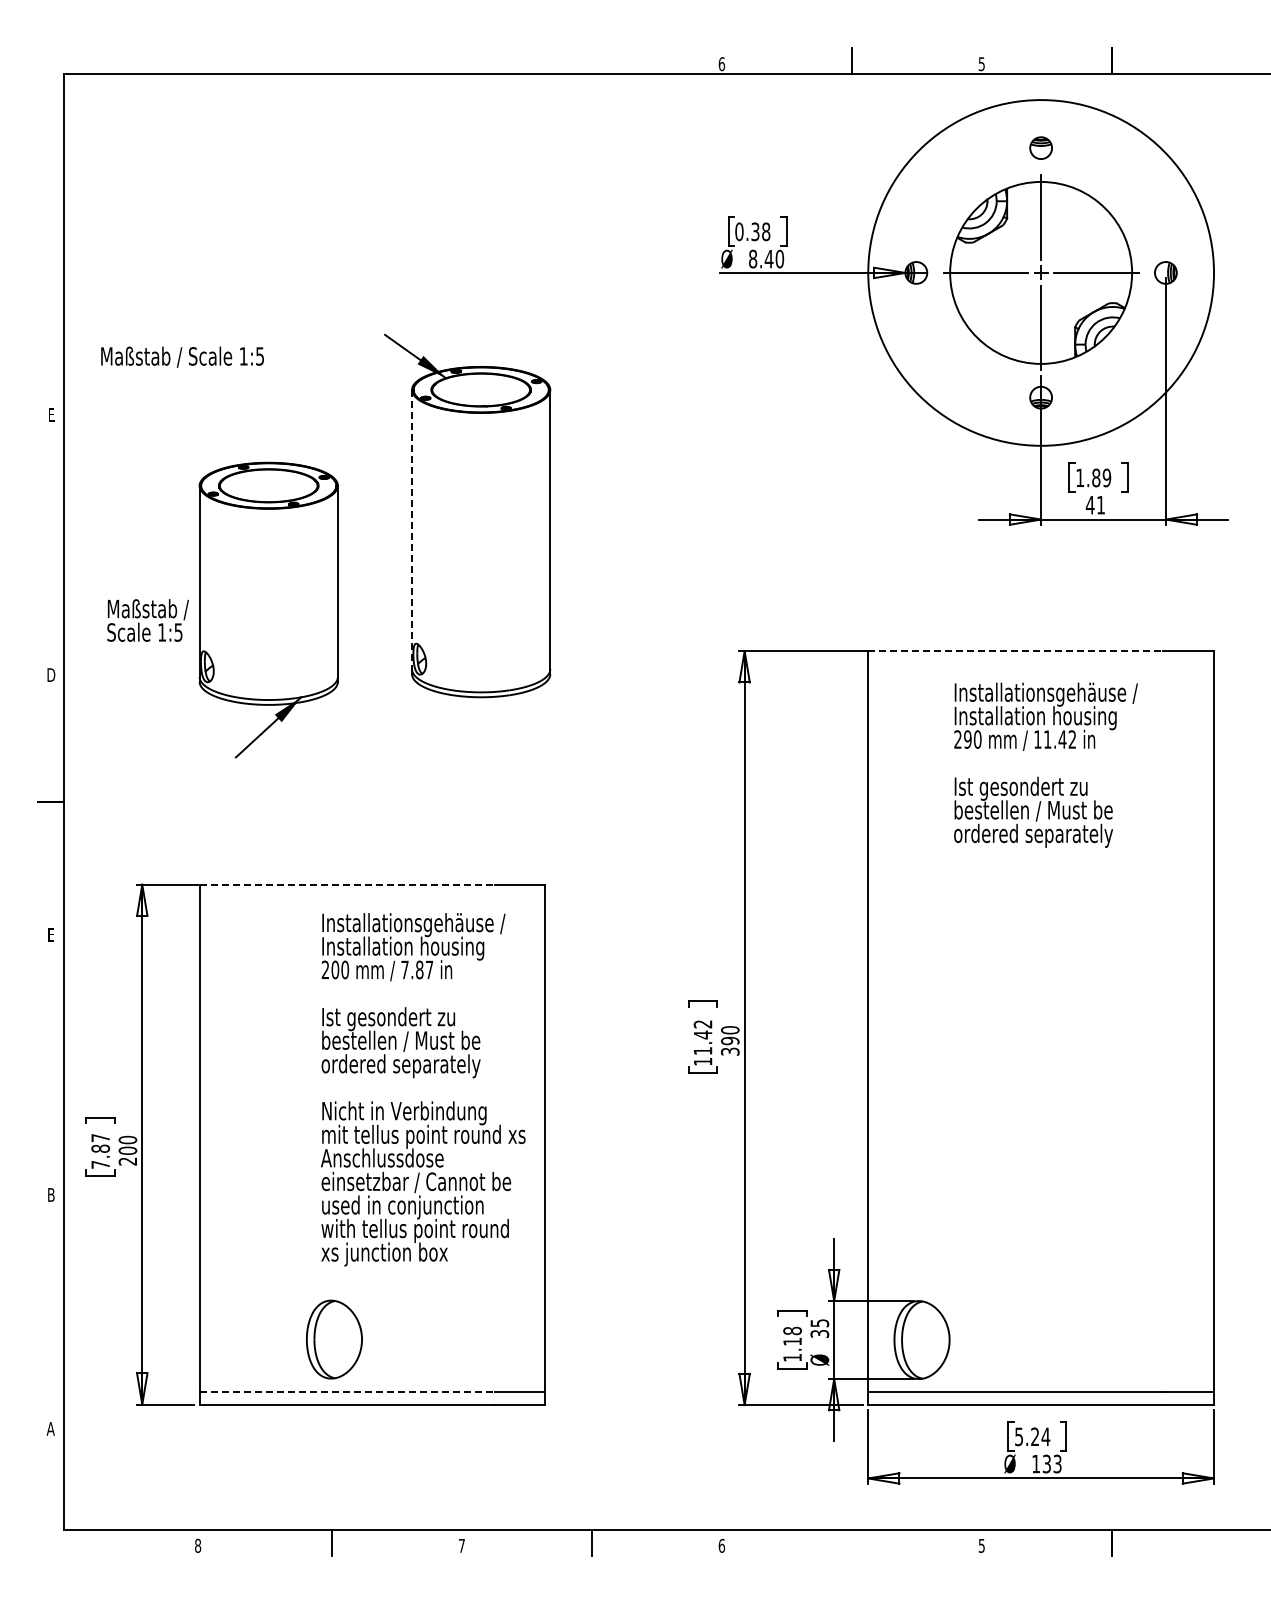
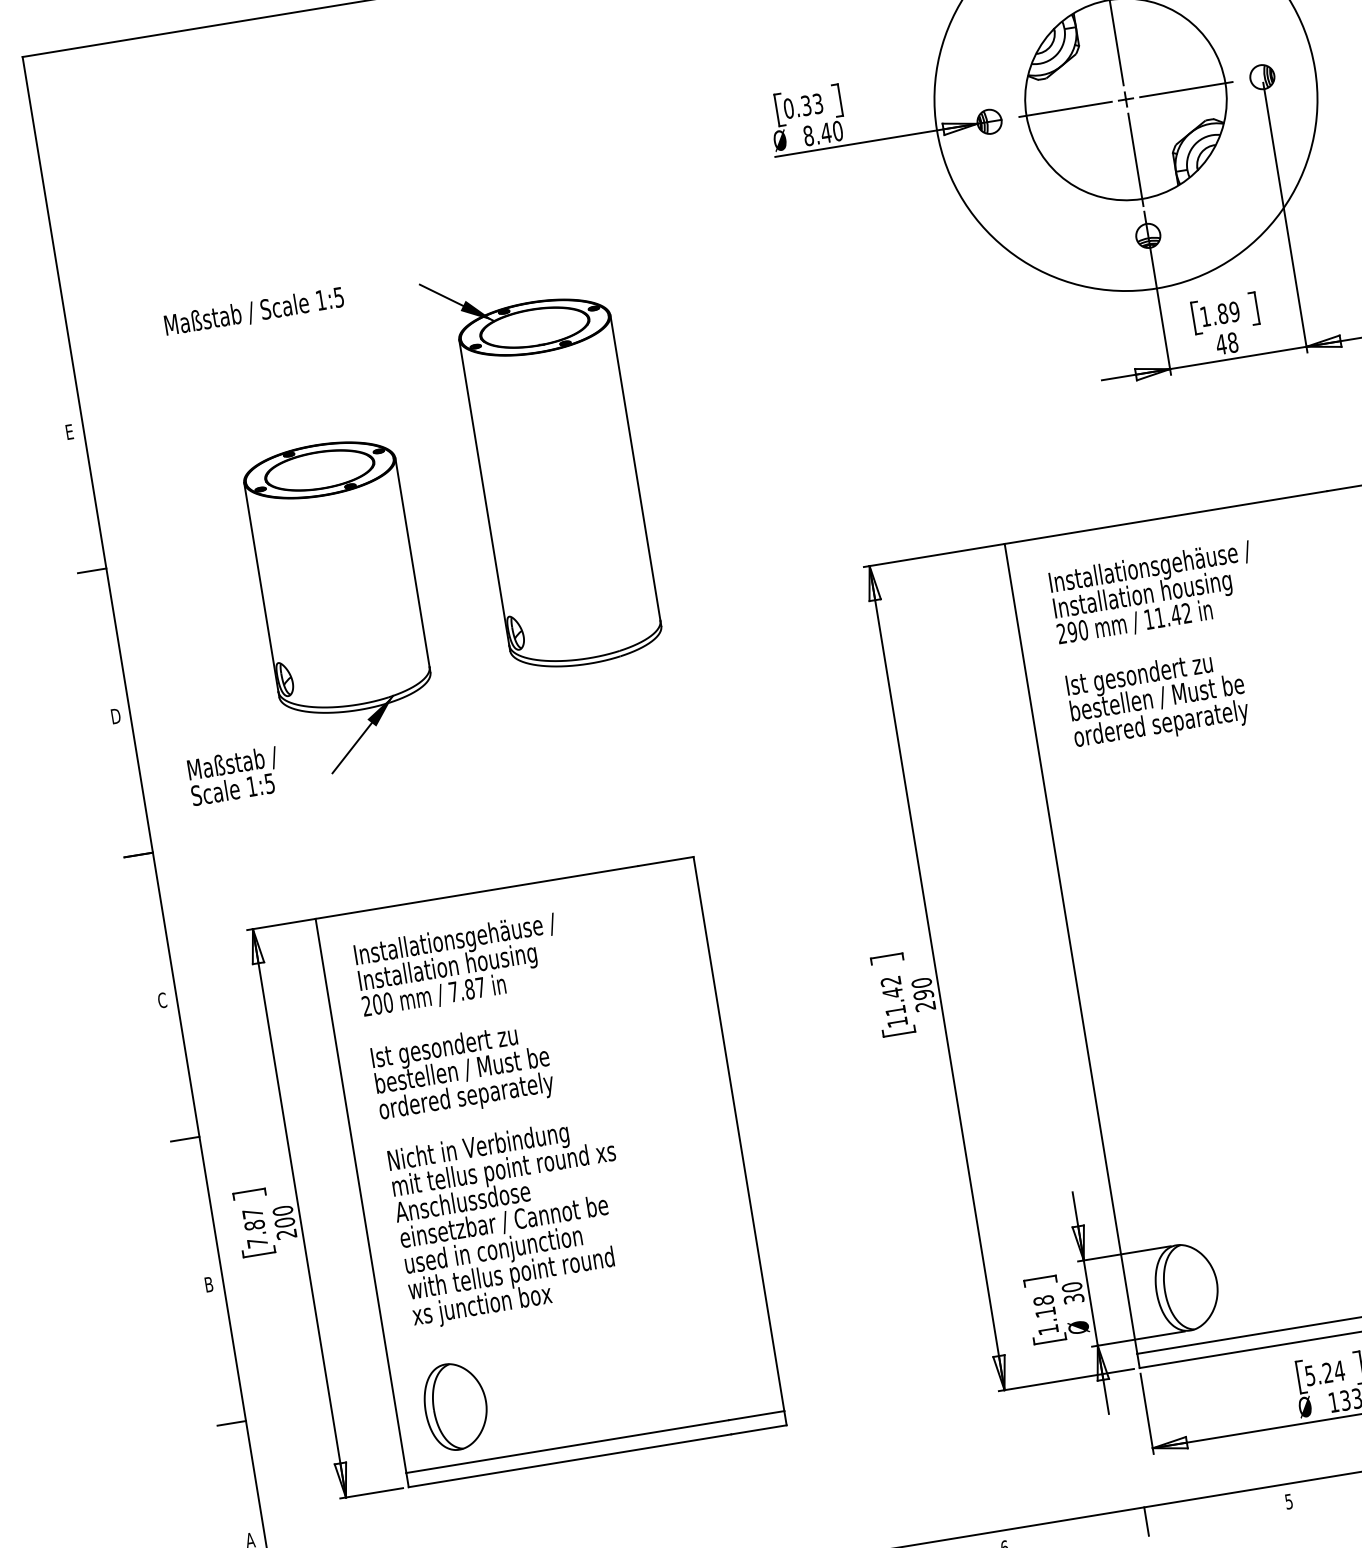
text: (766, 231) -> (818, 103), 0.38 -> 0.33
text: (182, 356) -> (254, 311), moved
text: (1100, 504) -> (1232, 342), 41 -> 48
line: (412, 529) -> (484, 492), dashed -> solid
line: (51, 542) -> (92, 571), added
text: (147, 620) -> (233, 776), moved
line: (1015, 651) -> (1165, 517), dashed -> solid
text: (1045, 764) -> (1161, 645), moved
line: (347, 884) -> (477, 892), dashed -> solid
text: (50, 935) -> (161, 1001), E -> C
text: (730, 1051) -> (925, 1006), 390 -> 290
line: (51, 1061) -> (185, 1138), added
text: (423, 1089) -> (495, 1119), moved
line: (51, 1321) -> (231, 1422), added
text: (819, 1323) -> (1071, 1287), 35 -> 30
part: (334, 1339) -> (455, 1406), moved
line: (347, 1391) -> (567, 1446), dashed -> solid
line: (852, 1542) -> (1147, 1521), added

